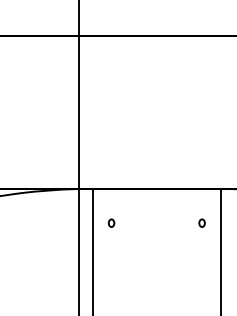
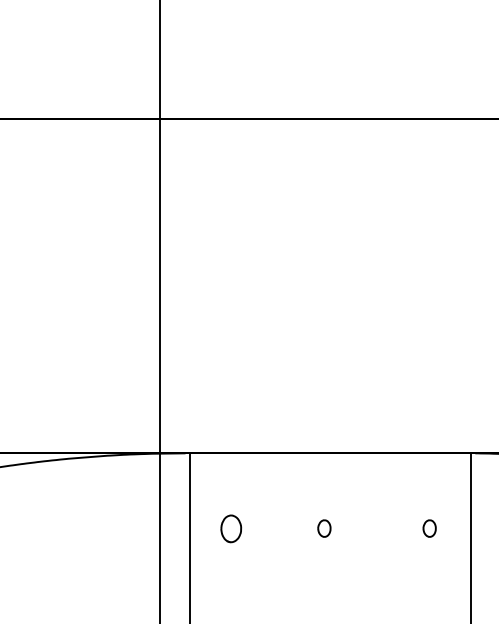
part: (111, 222) -> (231, 527), size x1.6
part: (153, 222) -> (323, 527), added

